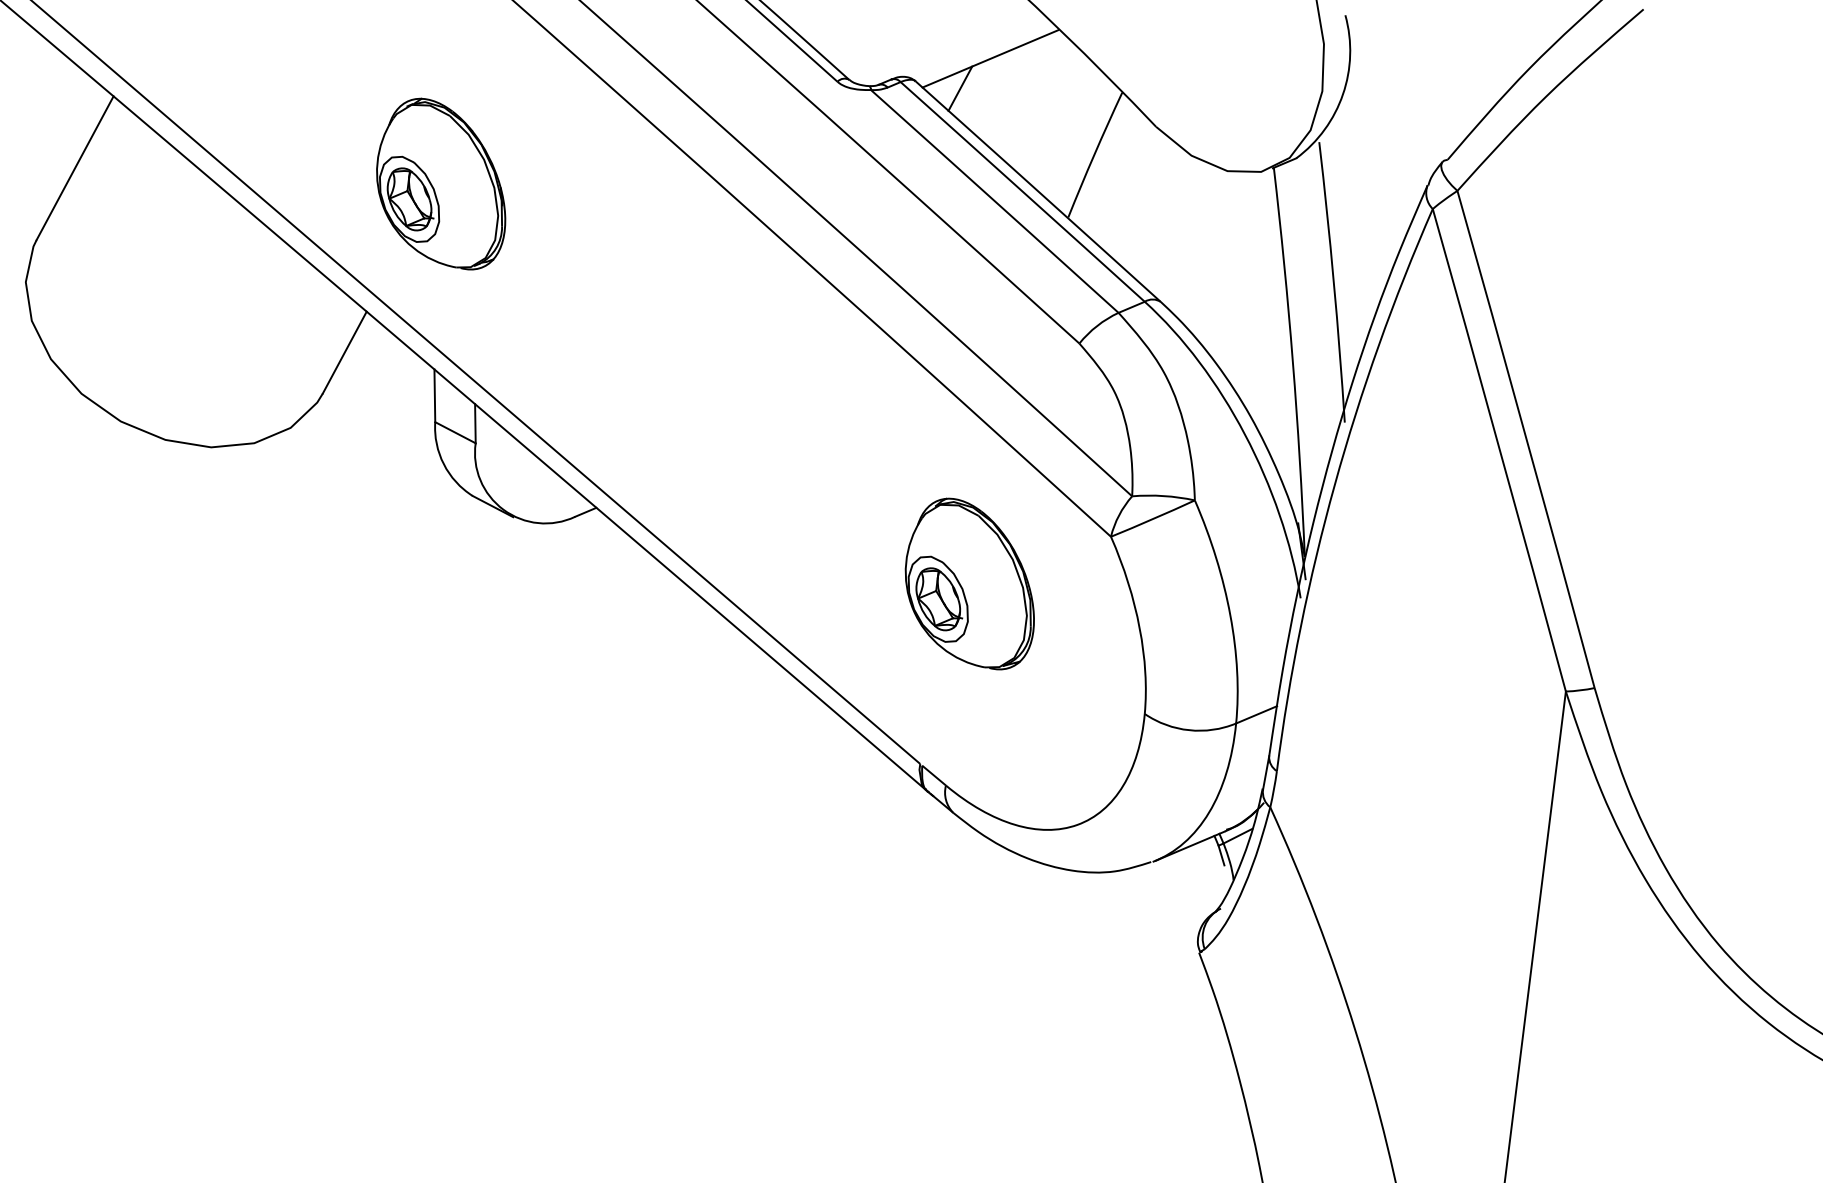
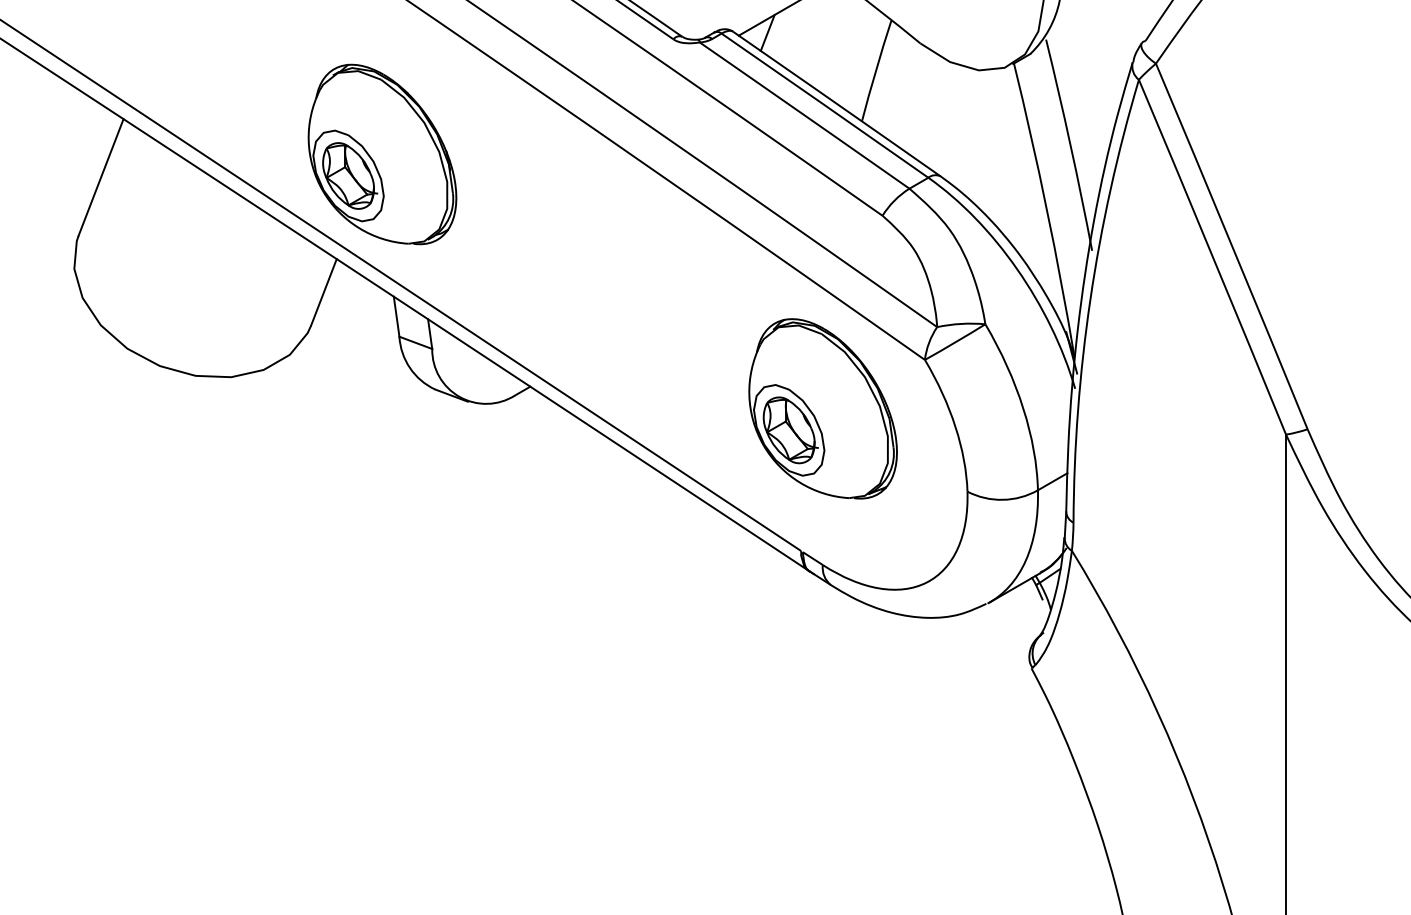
part: (442, 183) -> (382, 154), size x1.43
part: (970, 583) -> (822, 408), size x1.43

